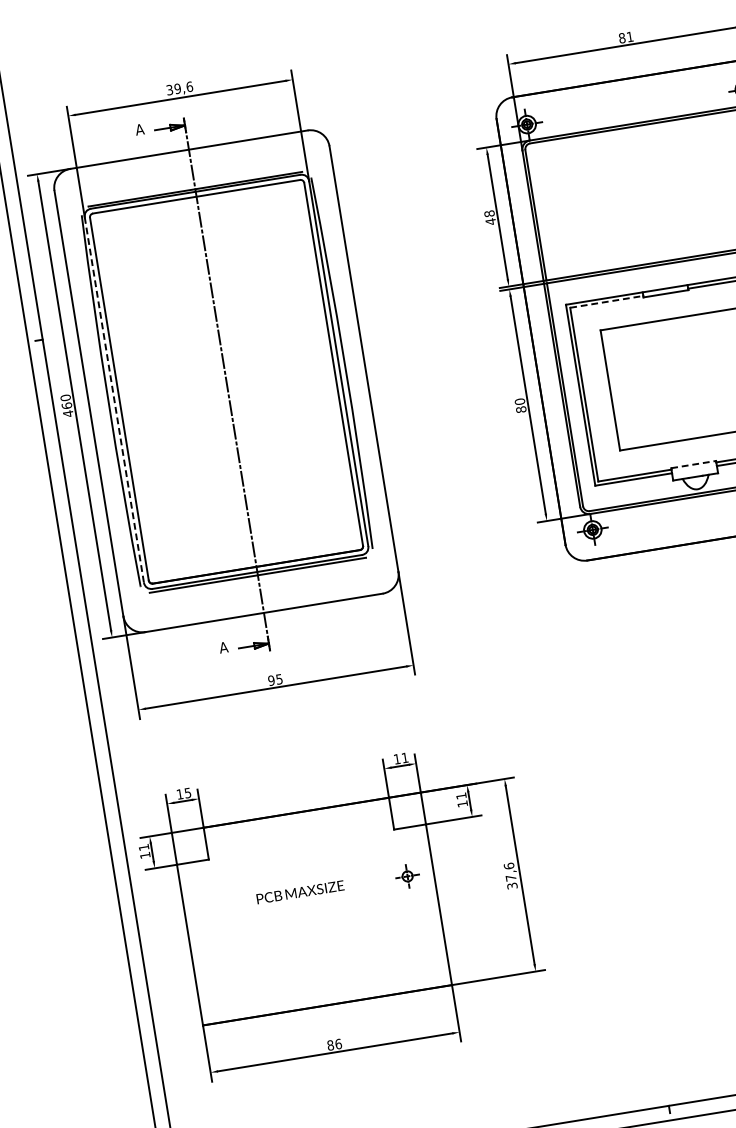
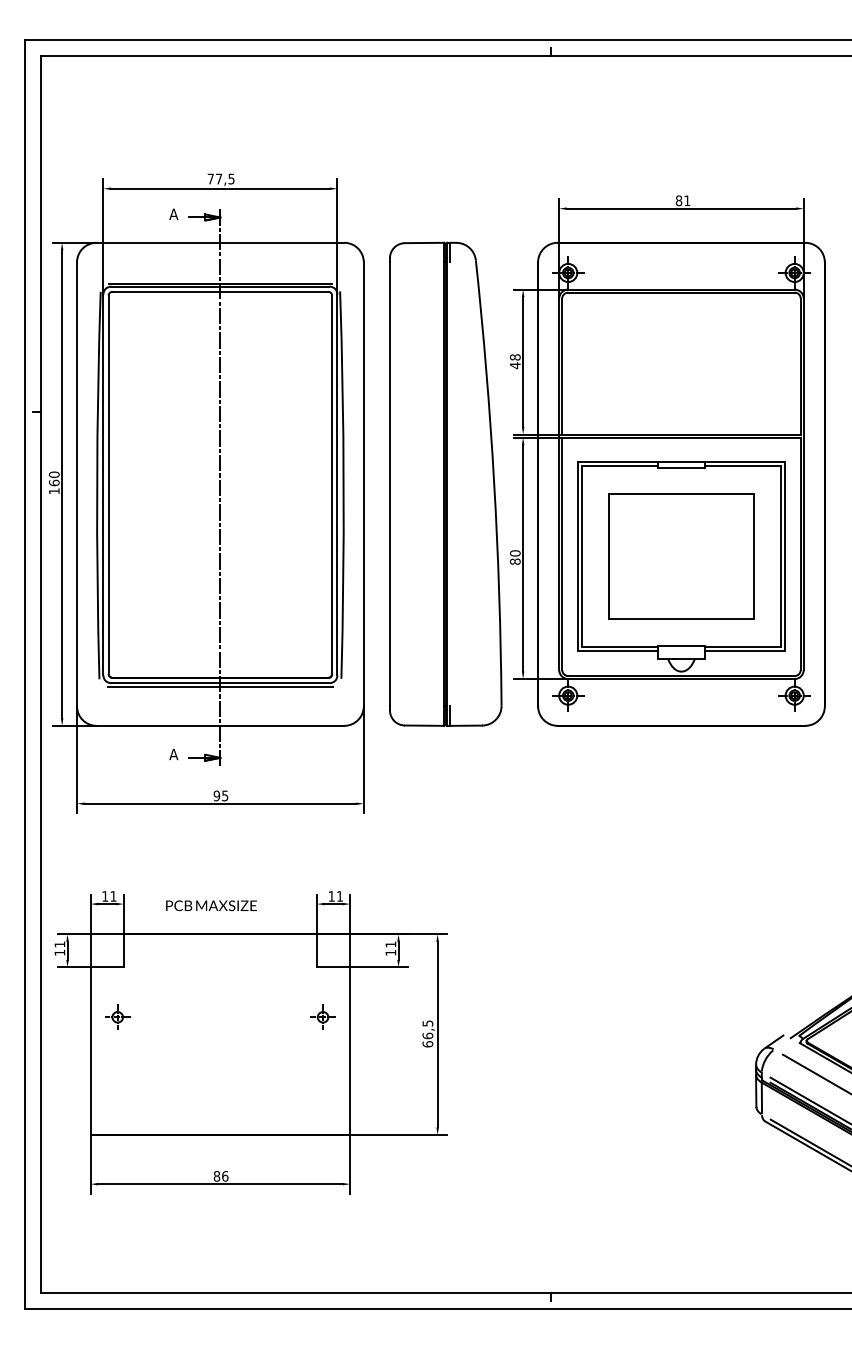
text: (179, 88) -> (220, 178), 39,6 -> 77,5
line: (607, 302) -> (620, 466), dashed -> solid
part: (442, 345) -> (445, 483), added
line: (114, 399) -> (103, 484), dashed -> solid
text: (68, 413) -> (54, 491), 460 -> 160
line: (693, 464) -> (681, 645), dashed -> solid
text: (187, 793) -> (113, 896), 15 -> 11
text: (510, 875) -> (427, 1033), 37,6 -> 66,5
text: (300, 892) -> (211, 905), moved
part: (210, 907) -> (117, 1016), added

